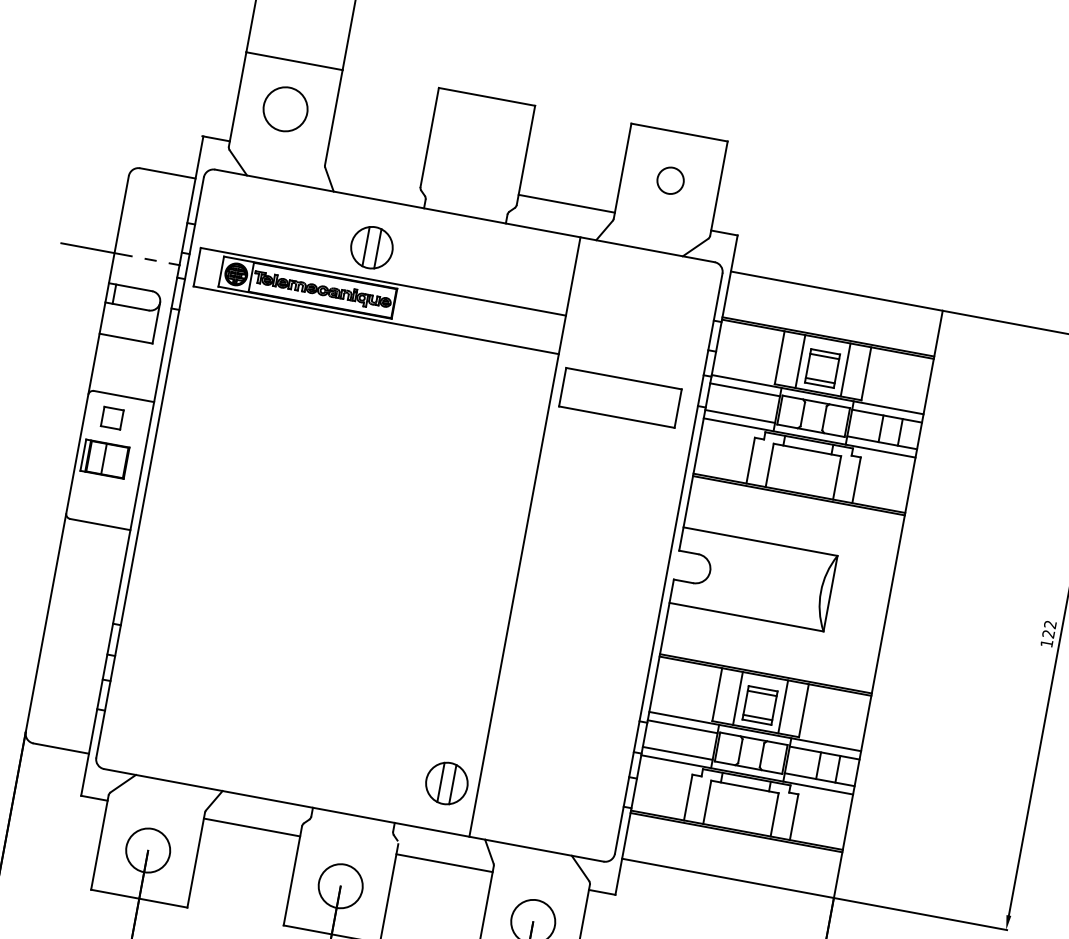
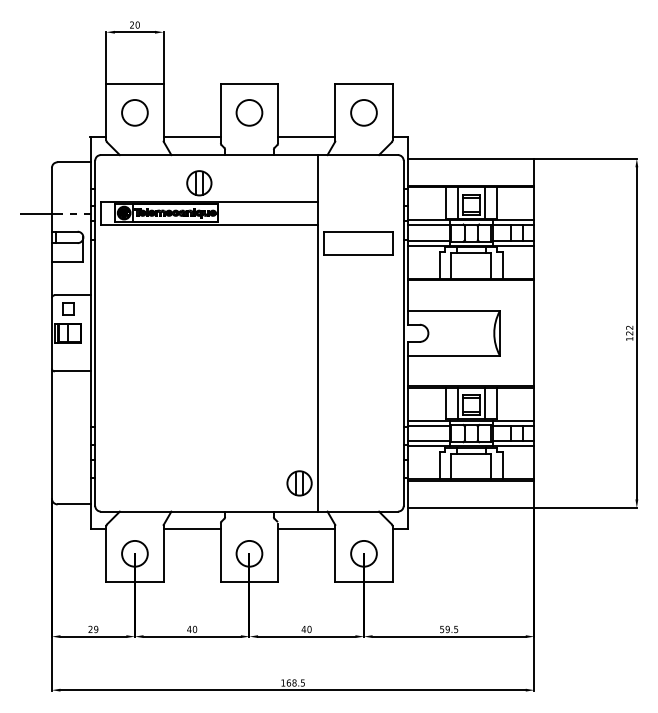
circle: (478, 144) -> (249, 112), added
line: (372, 168) -> (191, 137), added
circle: (669, 179) -> (363, 112), size x1.67

